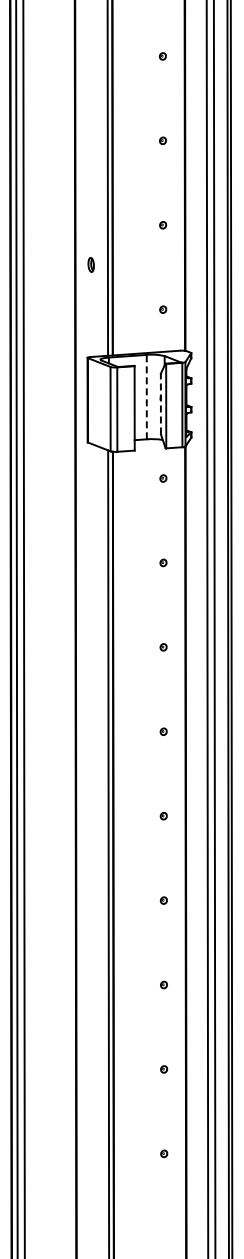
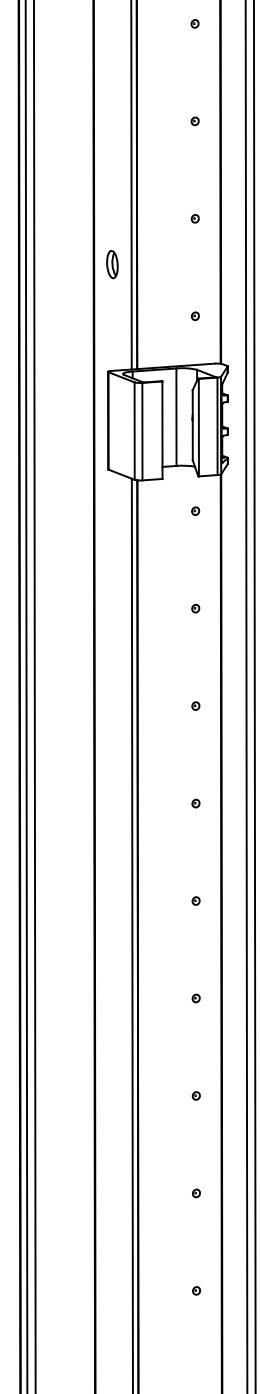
part: (90, 264) -> (111, 264), size x1.67
line: (146, 396) -> (176, 416), dashed -> solid
line: (160, 403) -> (192, 424), dashed -> solid

